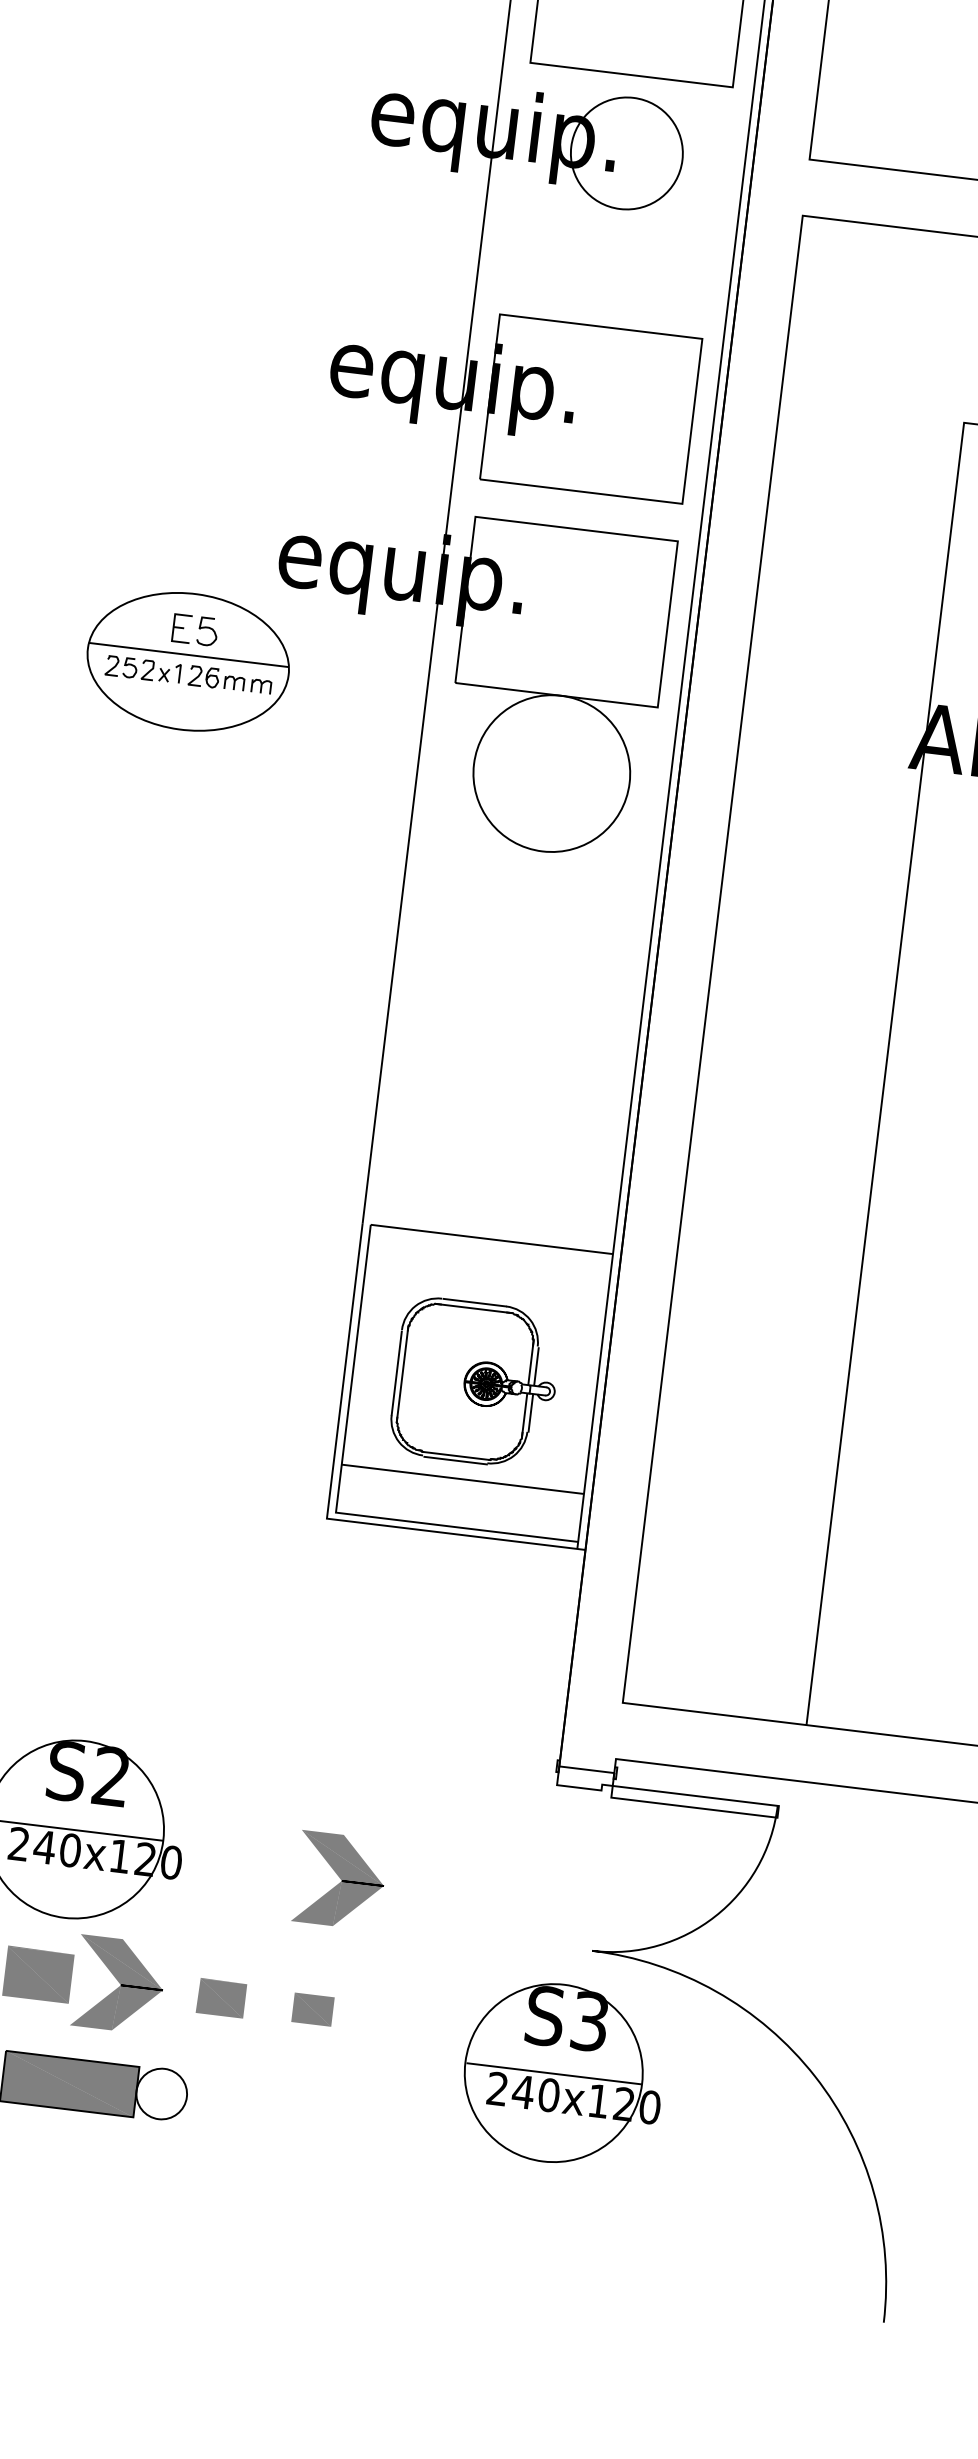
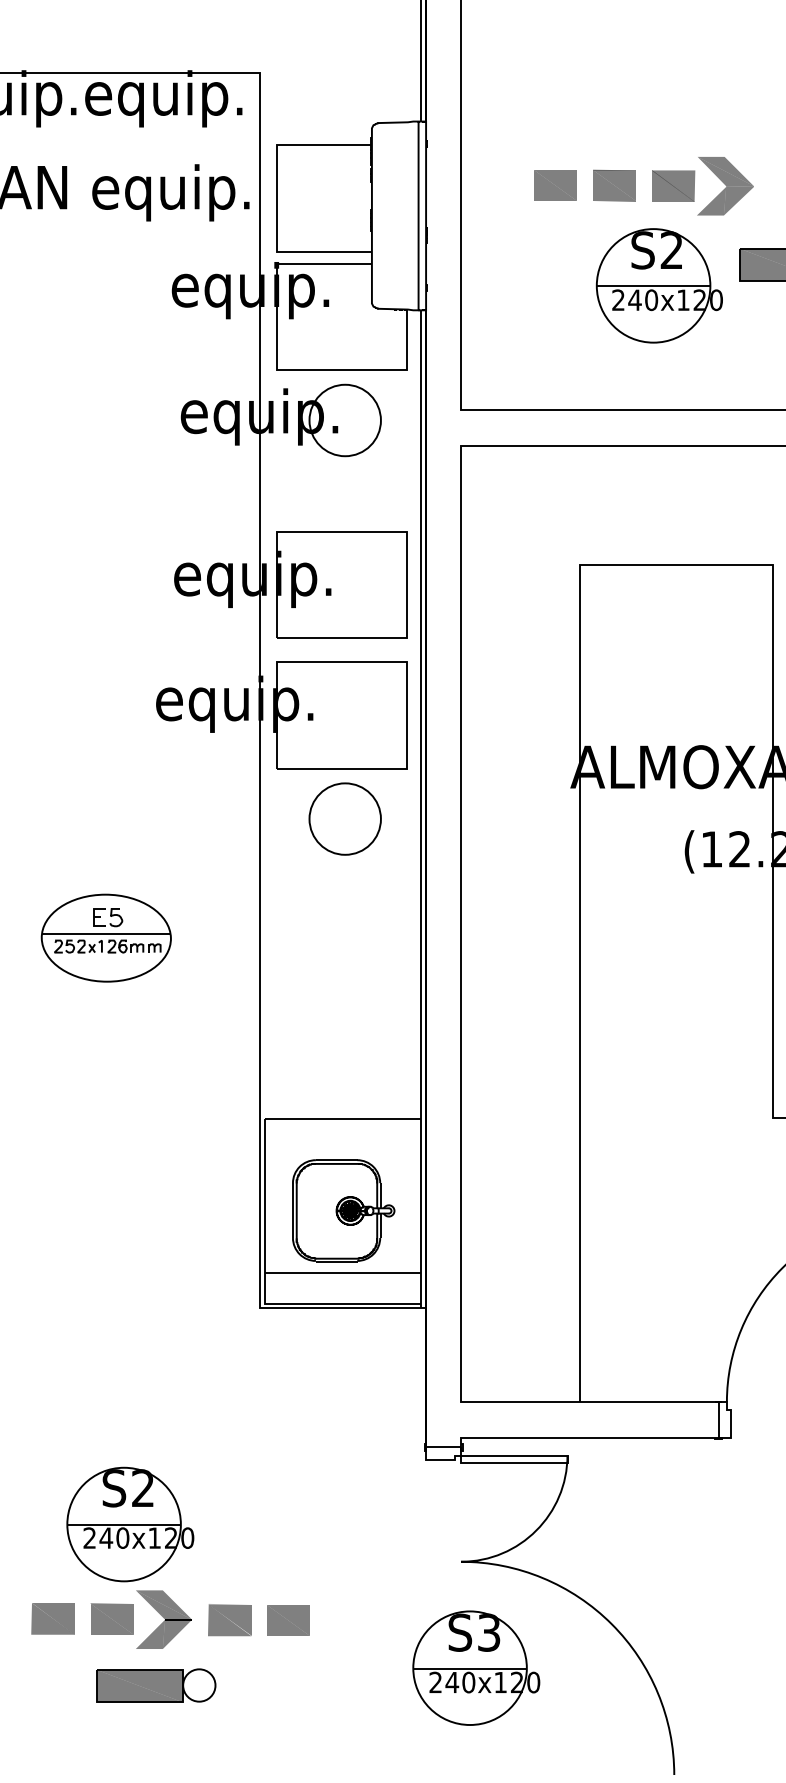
part: (187, 660) -> (105, 937), moved
circle: (550, 772) -> (344, 818), size x0.71
part: (339, 1880) -> (295, 1536), removed
part: (220, 1998) -> (229, 1620), size x1.43
part: (312, 2009) -> (288, 1620), size x1.67
part: (563, 2073) -> (476, 1667), moved

